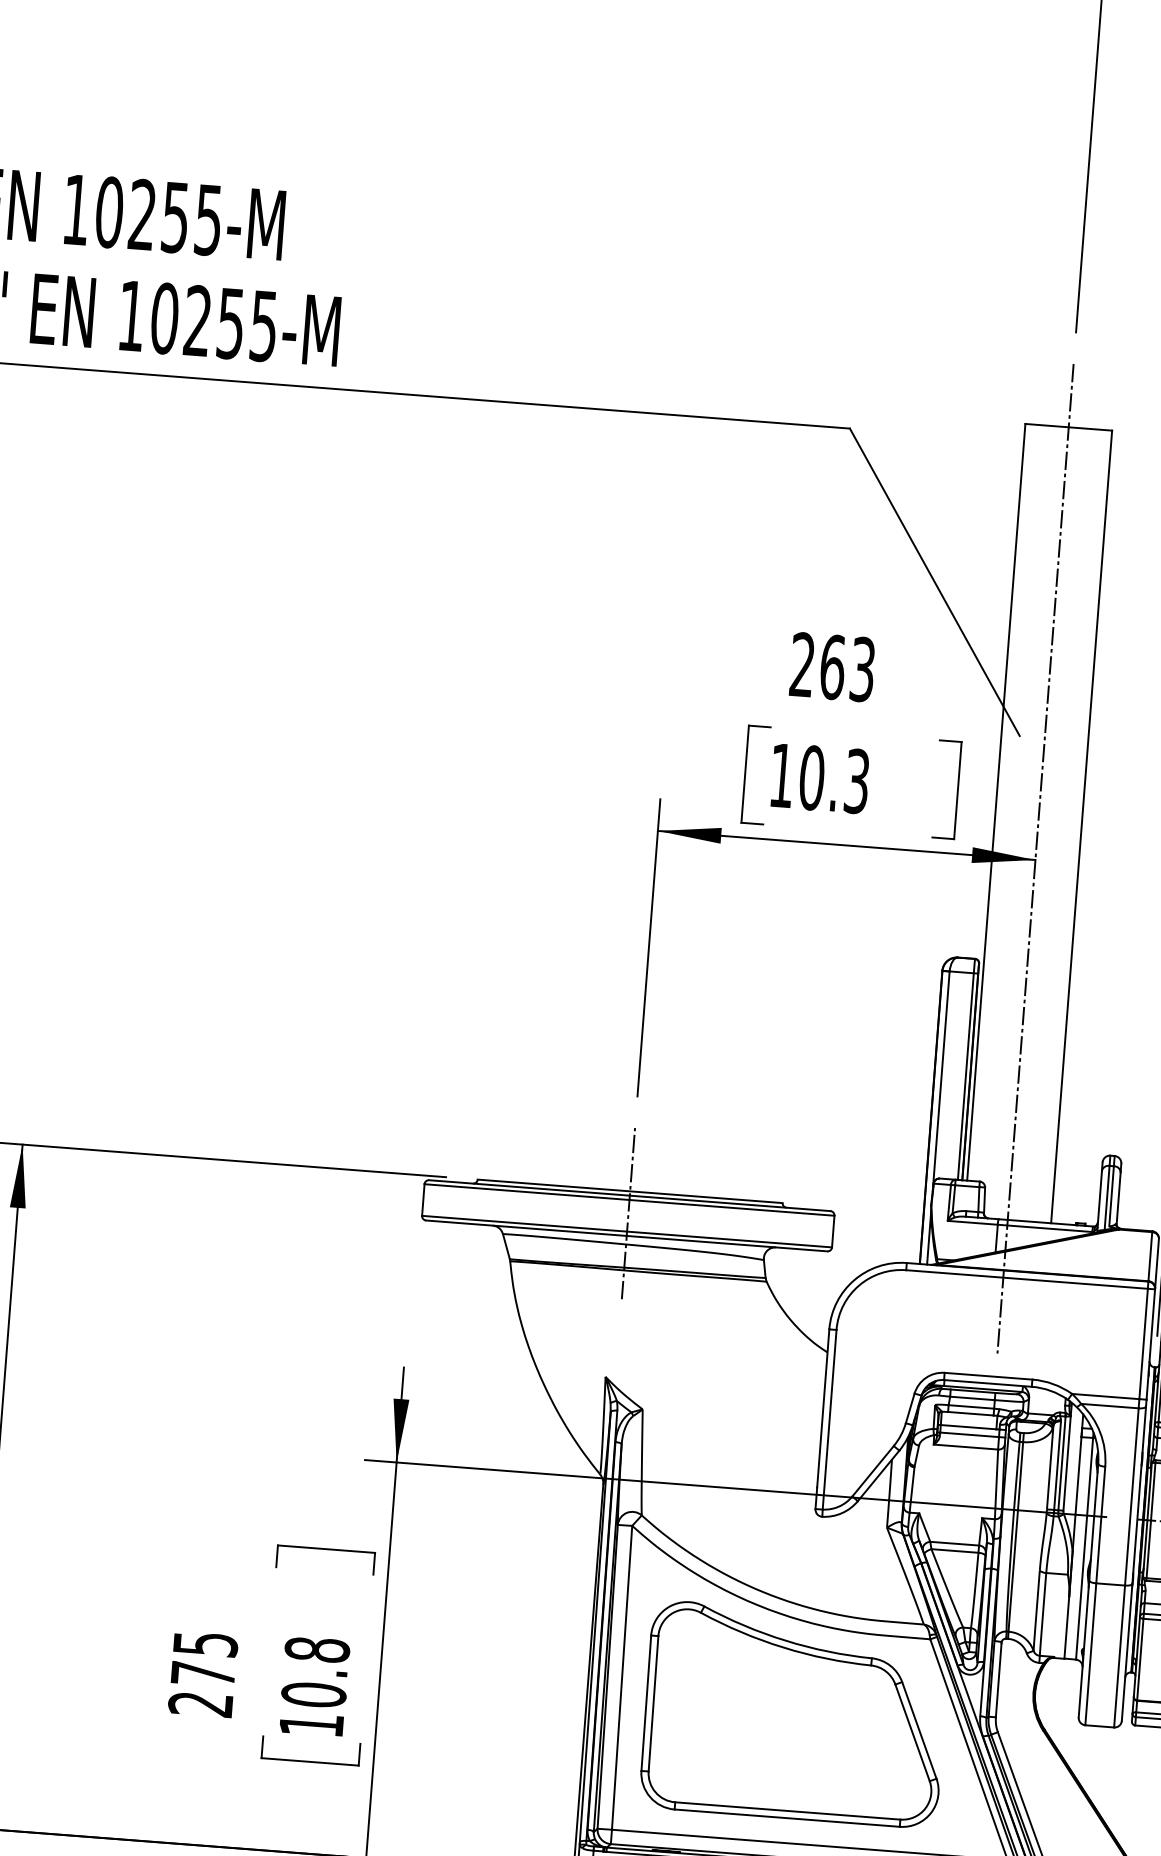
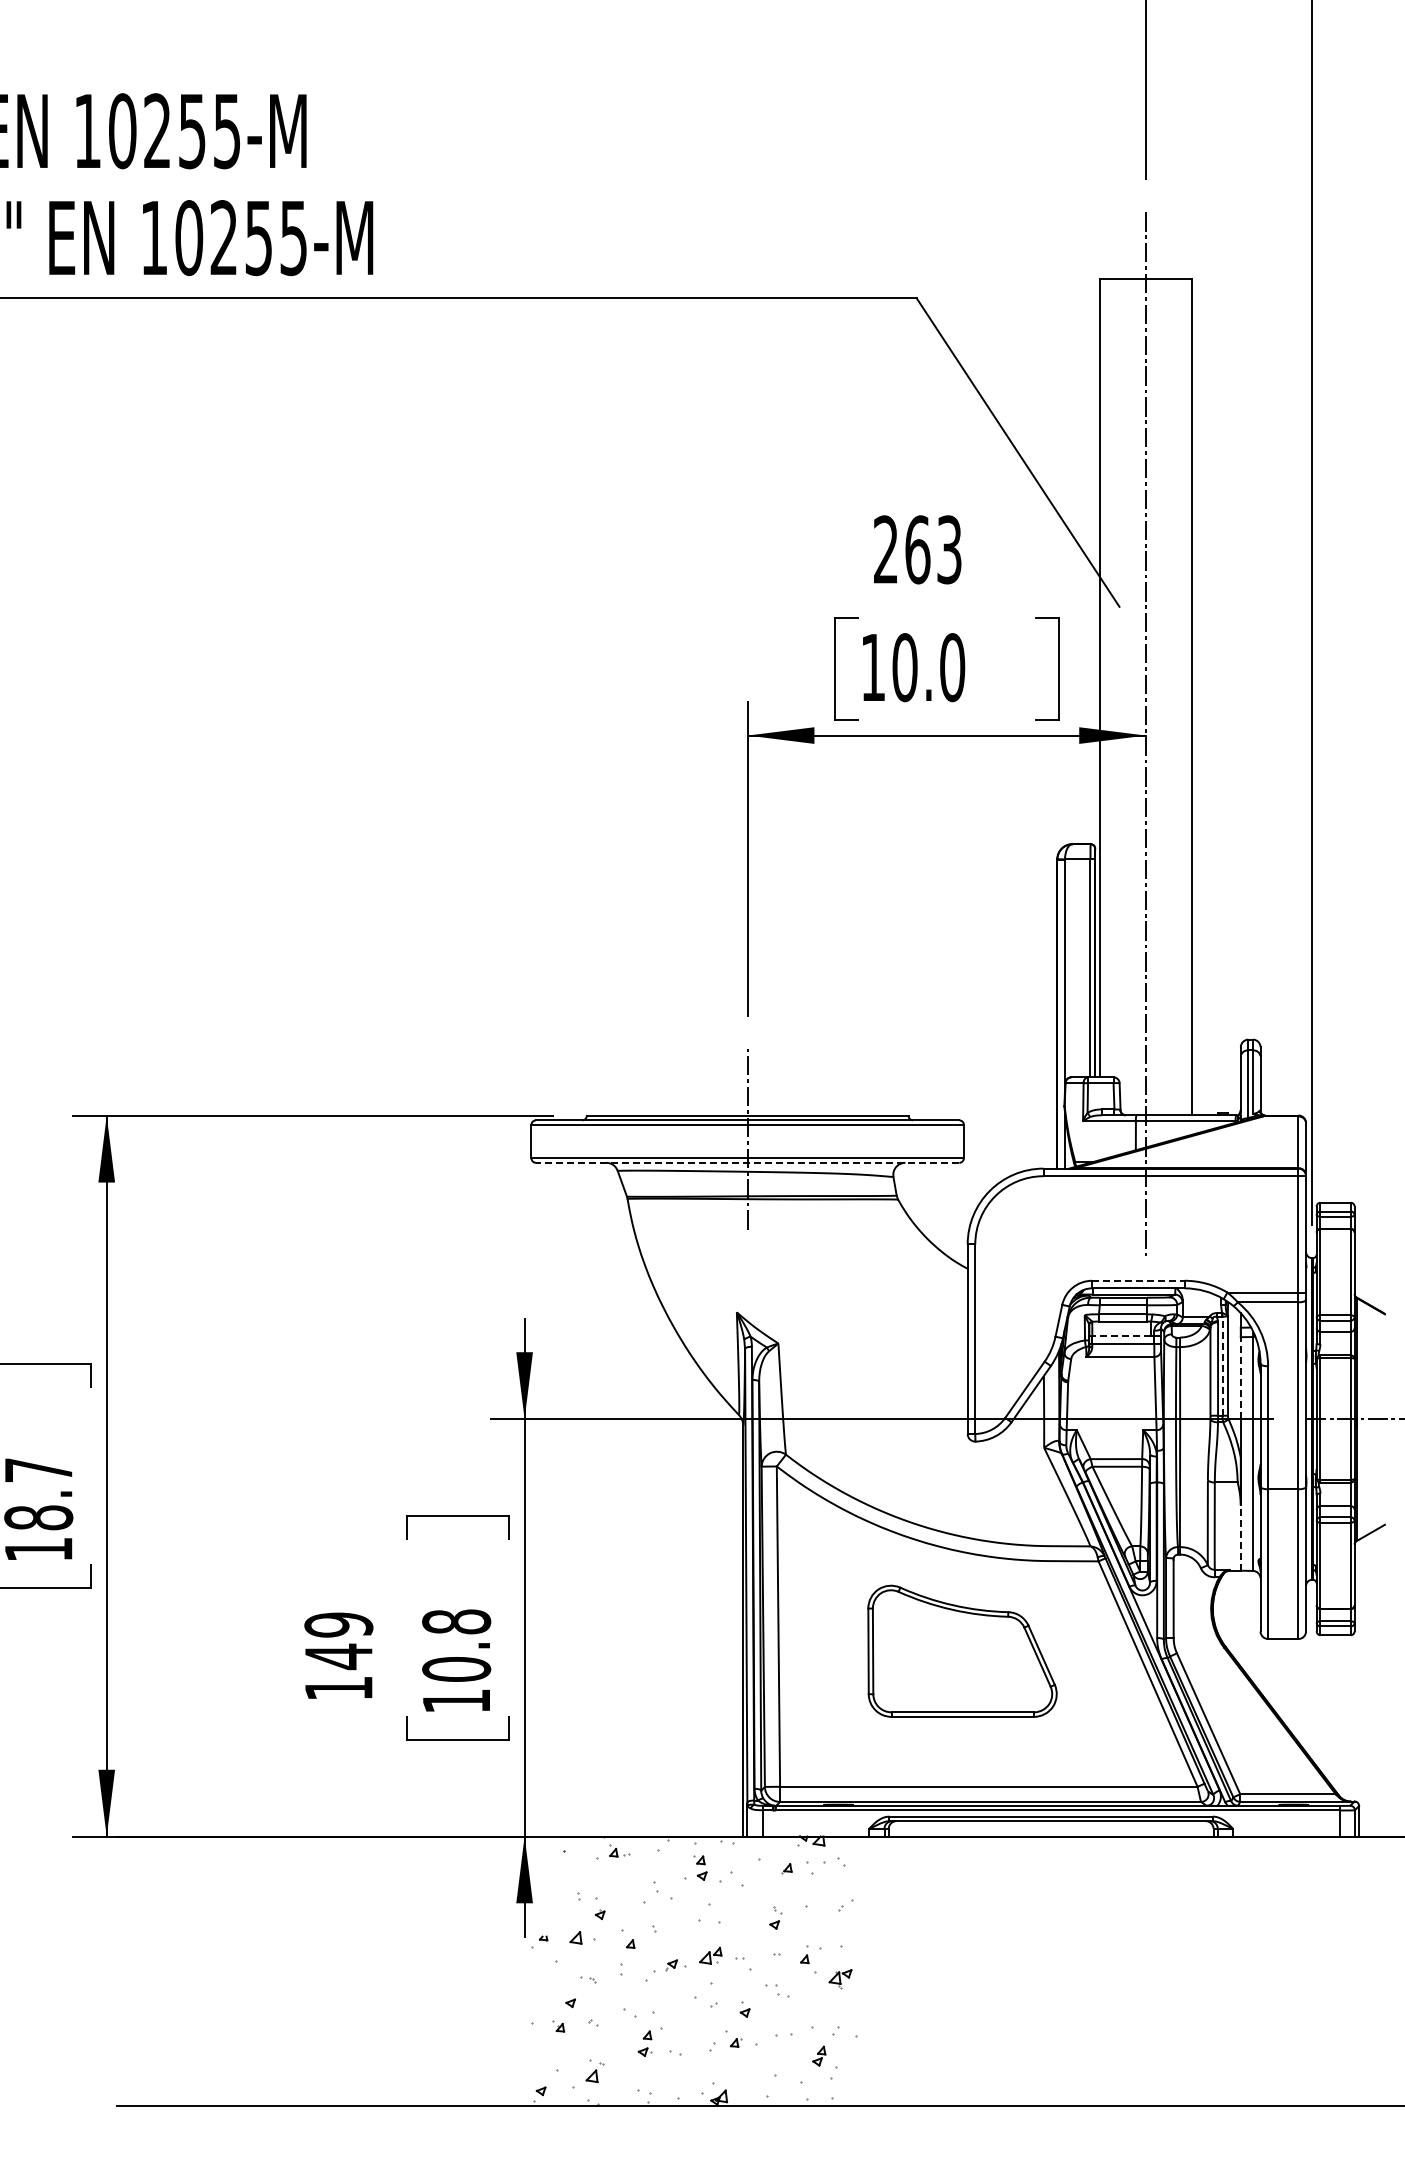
text: (857, 781) -> (952, 667), 10.3 -> 10.0
line: (626, 1235) -> (747, 1162), solid -> dashed
line: (988, 1375) -> (1138, 1280), solid -> dashed
line: (968, 1426) -> (1121, 1335), solid -> dashed
line: (1062, 1462) -> (1222, 1365), solid -> dashed
line: (1078, 1476) -> (1240, 1378), solid -> dashed
line: (1066, 1627) -> (1240, 1538), solid -> dashed
text: (202, 1674) -> (338, 1656), 275 -> 149
part: (794, 1714) -> (962, 1651), size x0.6

